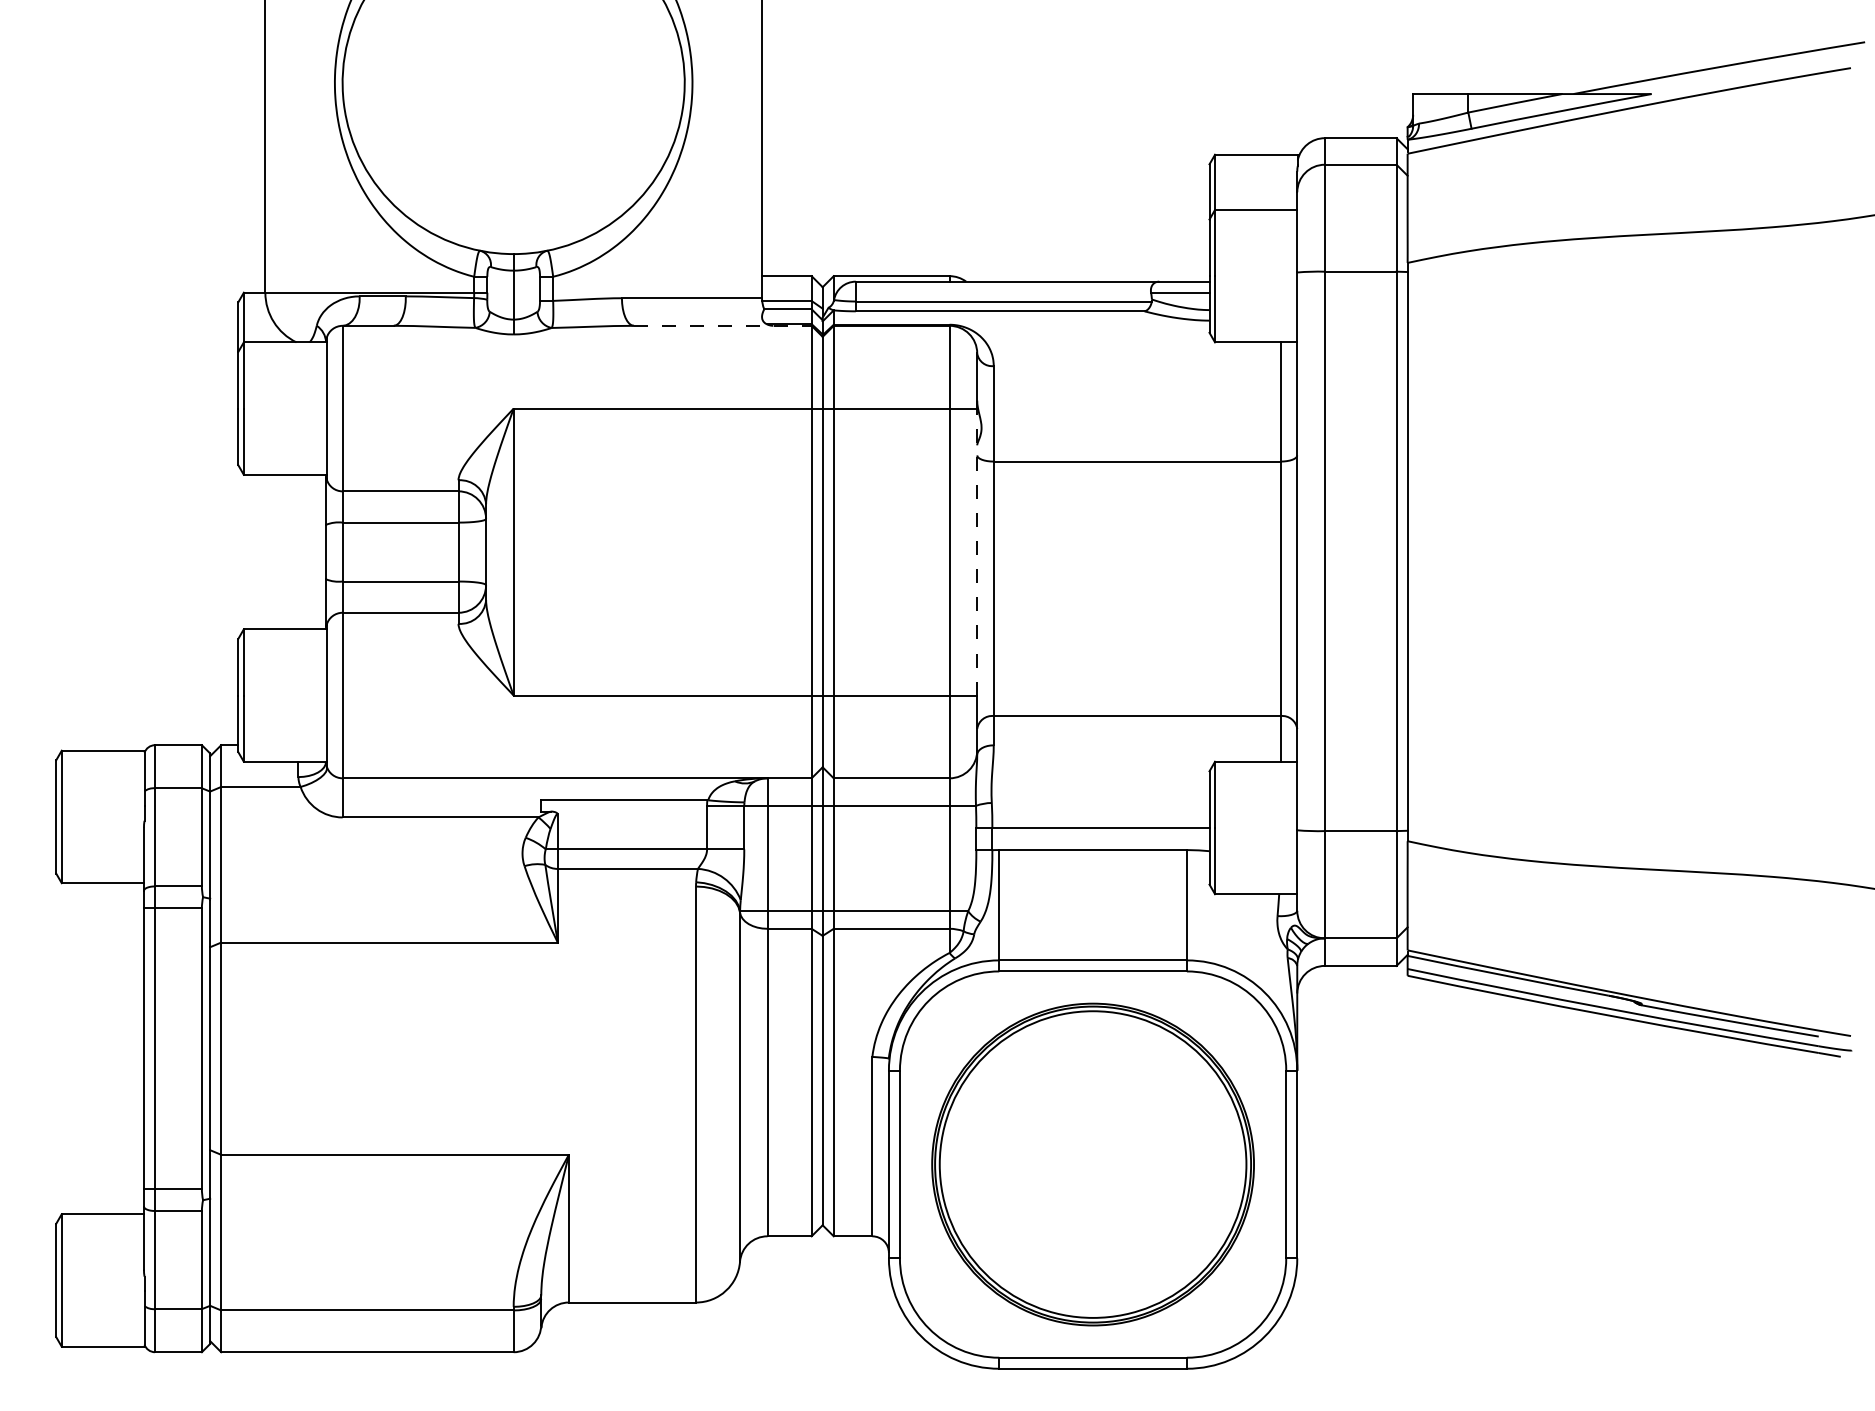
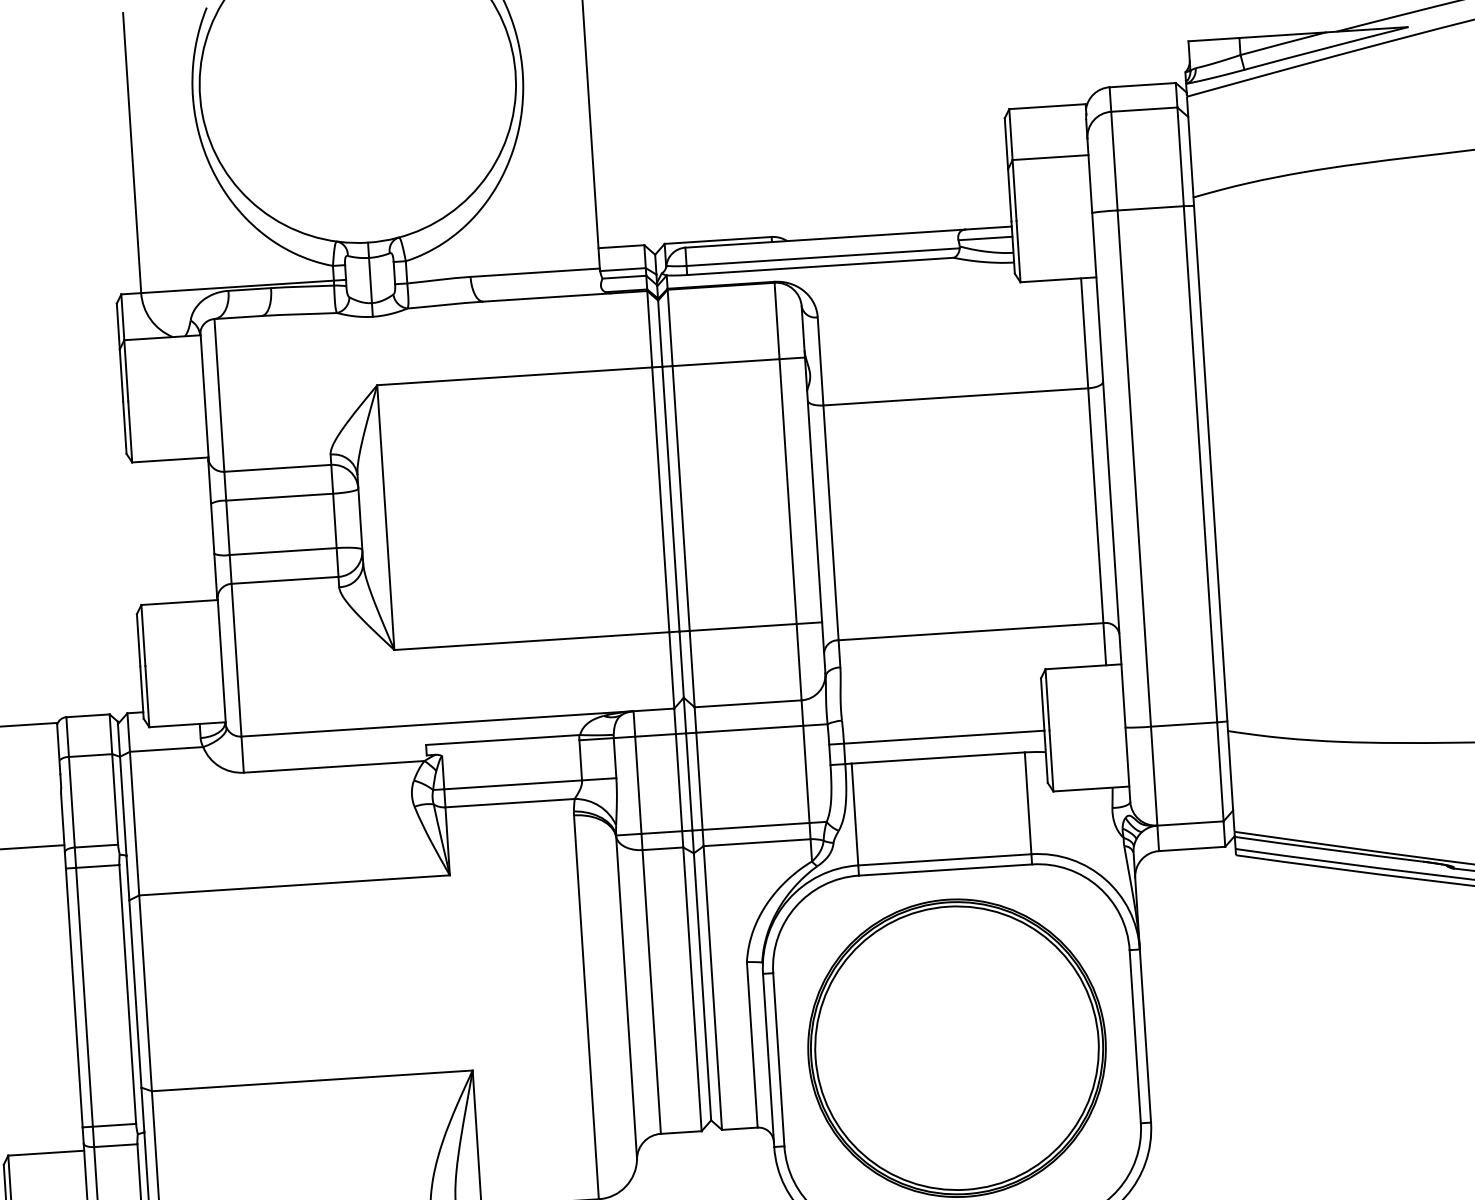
line: (722, 325) -> (564, 296), dashed -> solid
line: (977, 551) -> (813, 489), dashed -> solid

